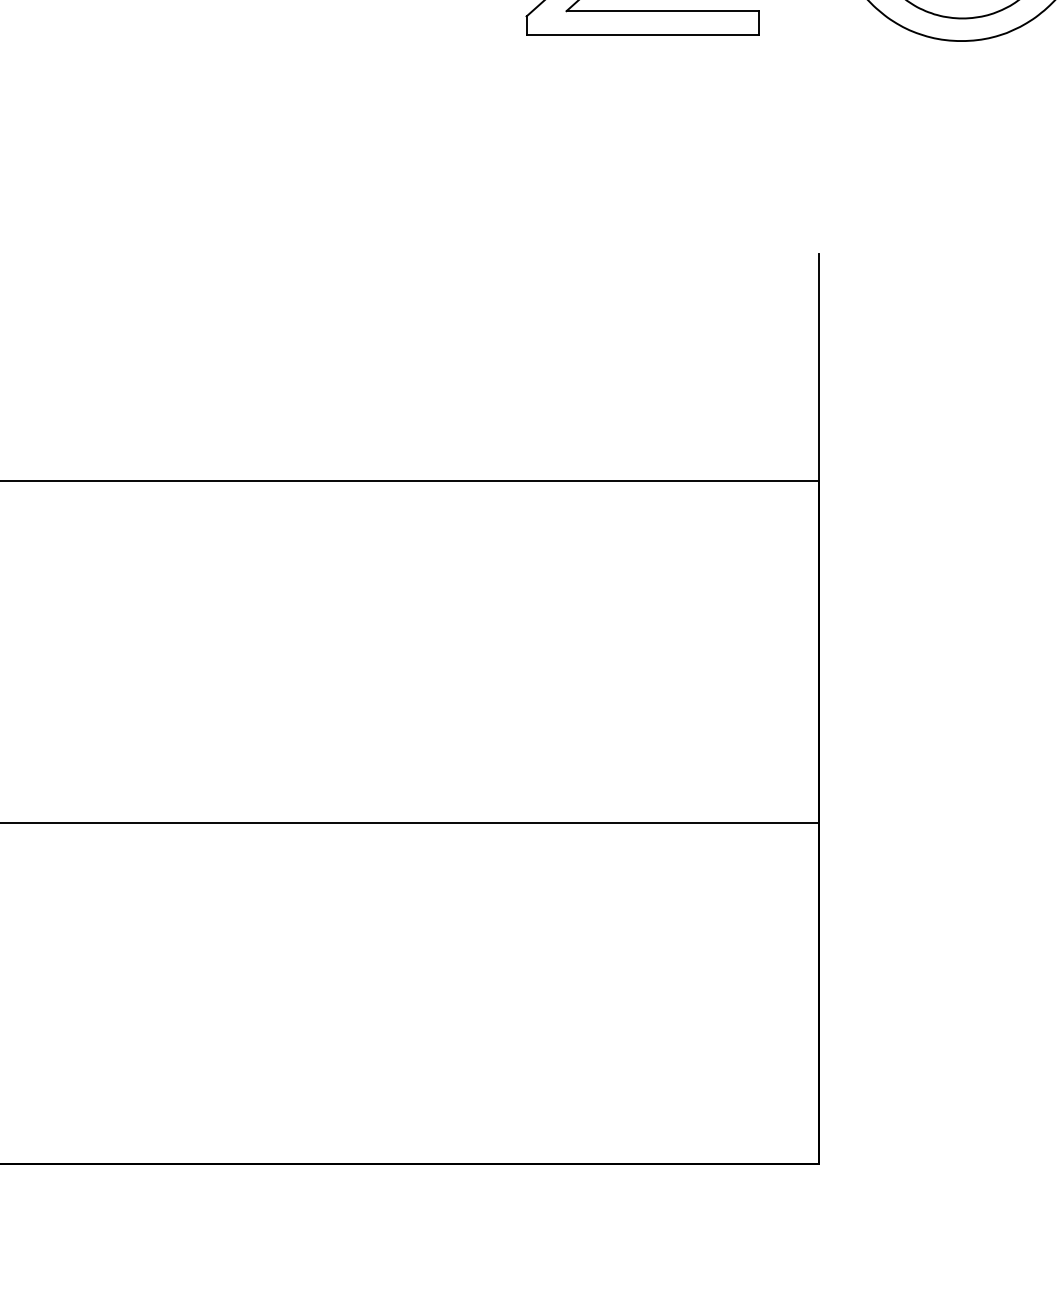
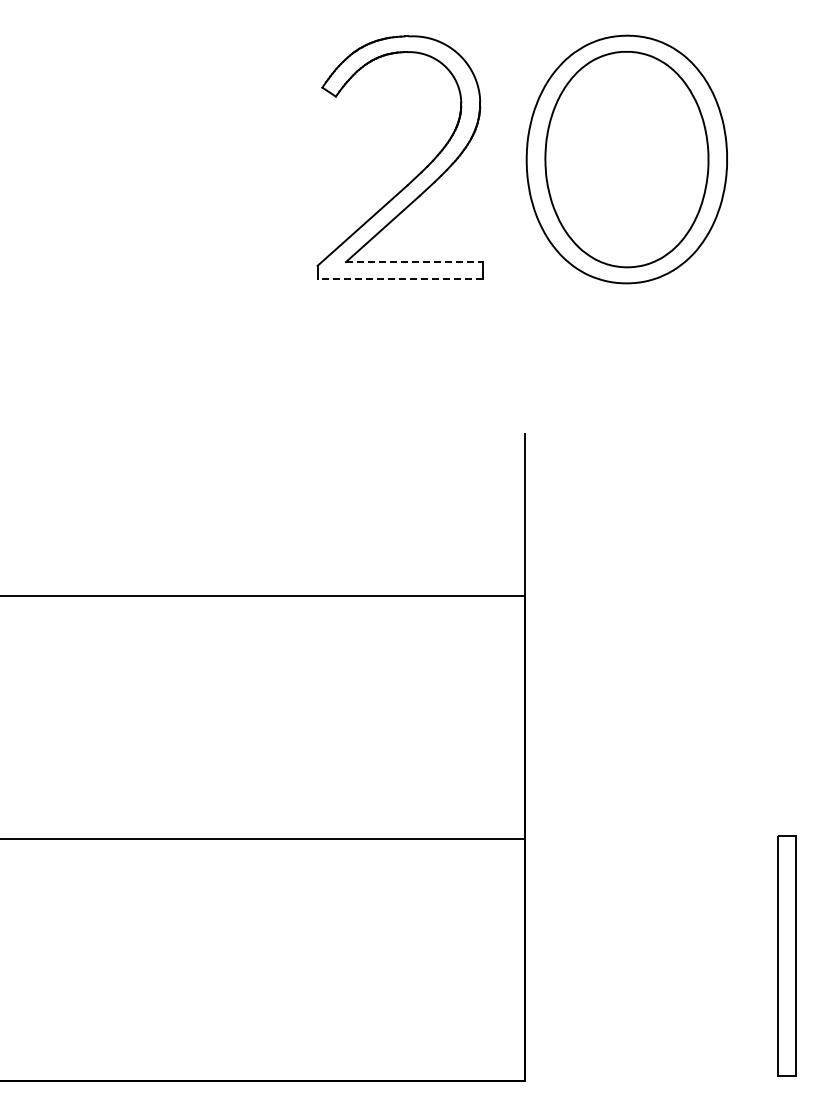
line: (663, 11) -> (414, 262), solid -> dashed
line: (643, 35) -> (400, 279), solid -> dashed

